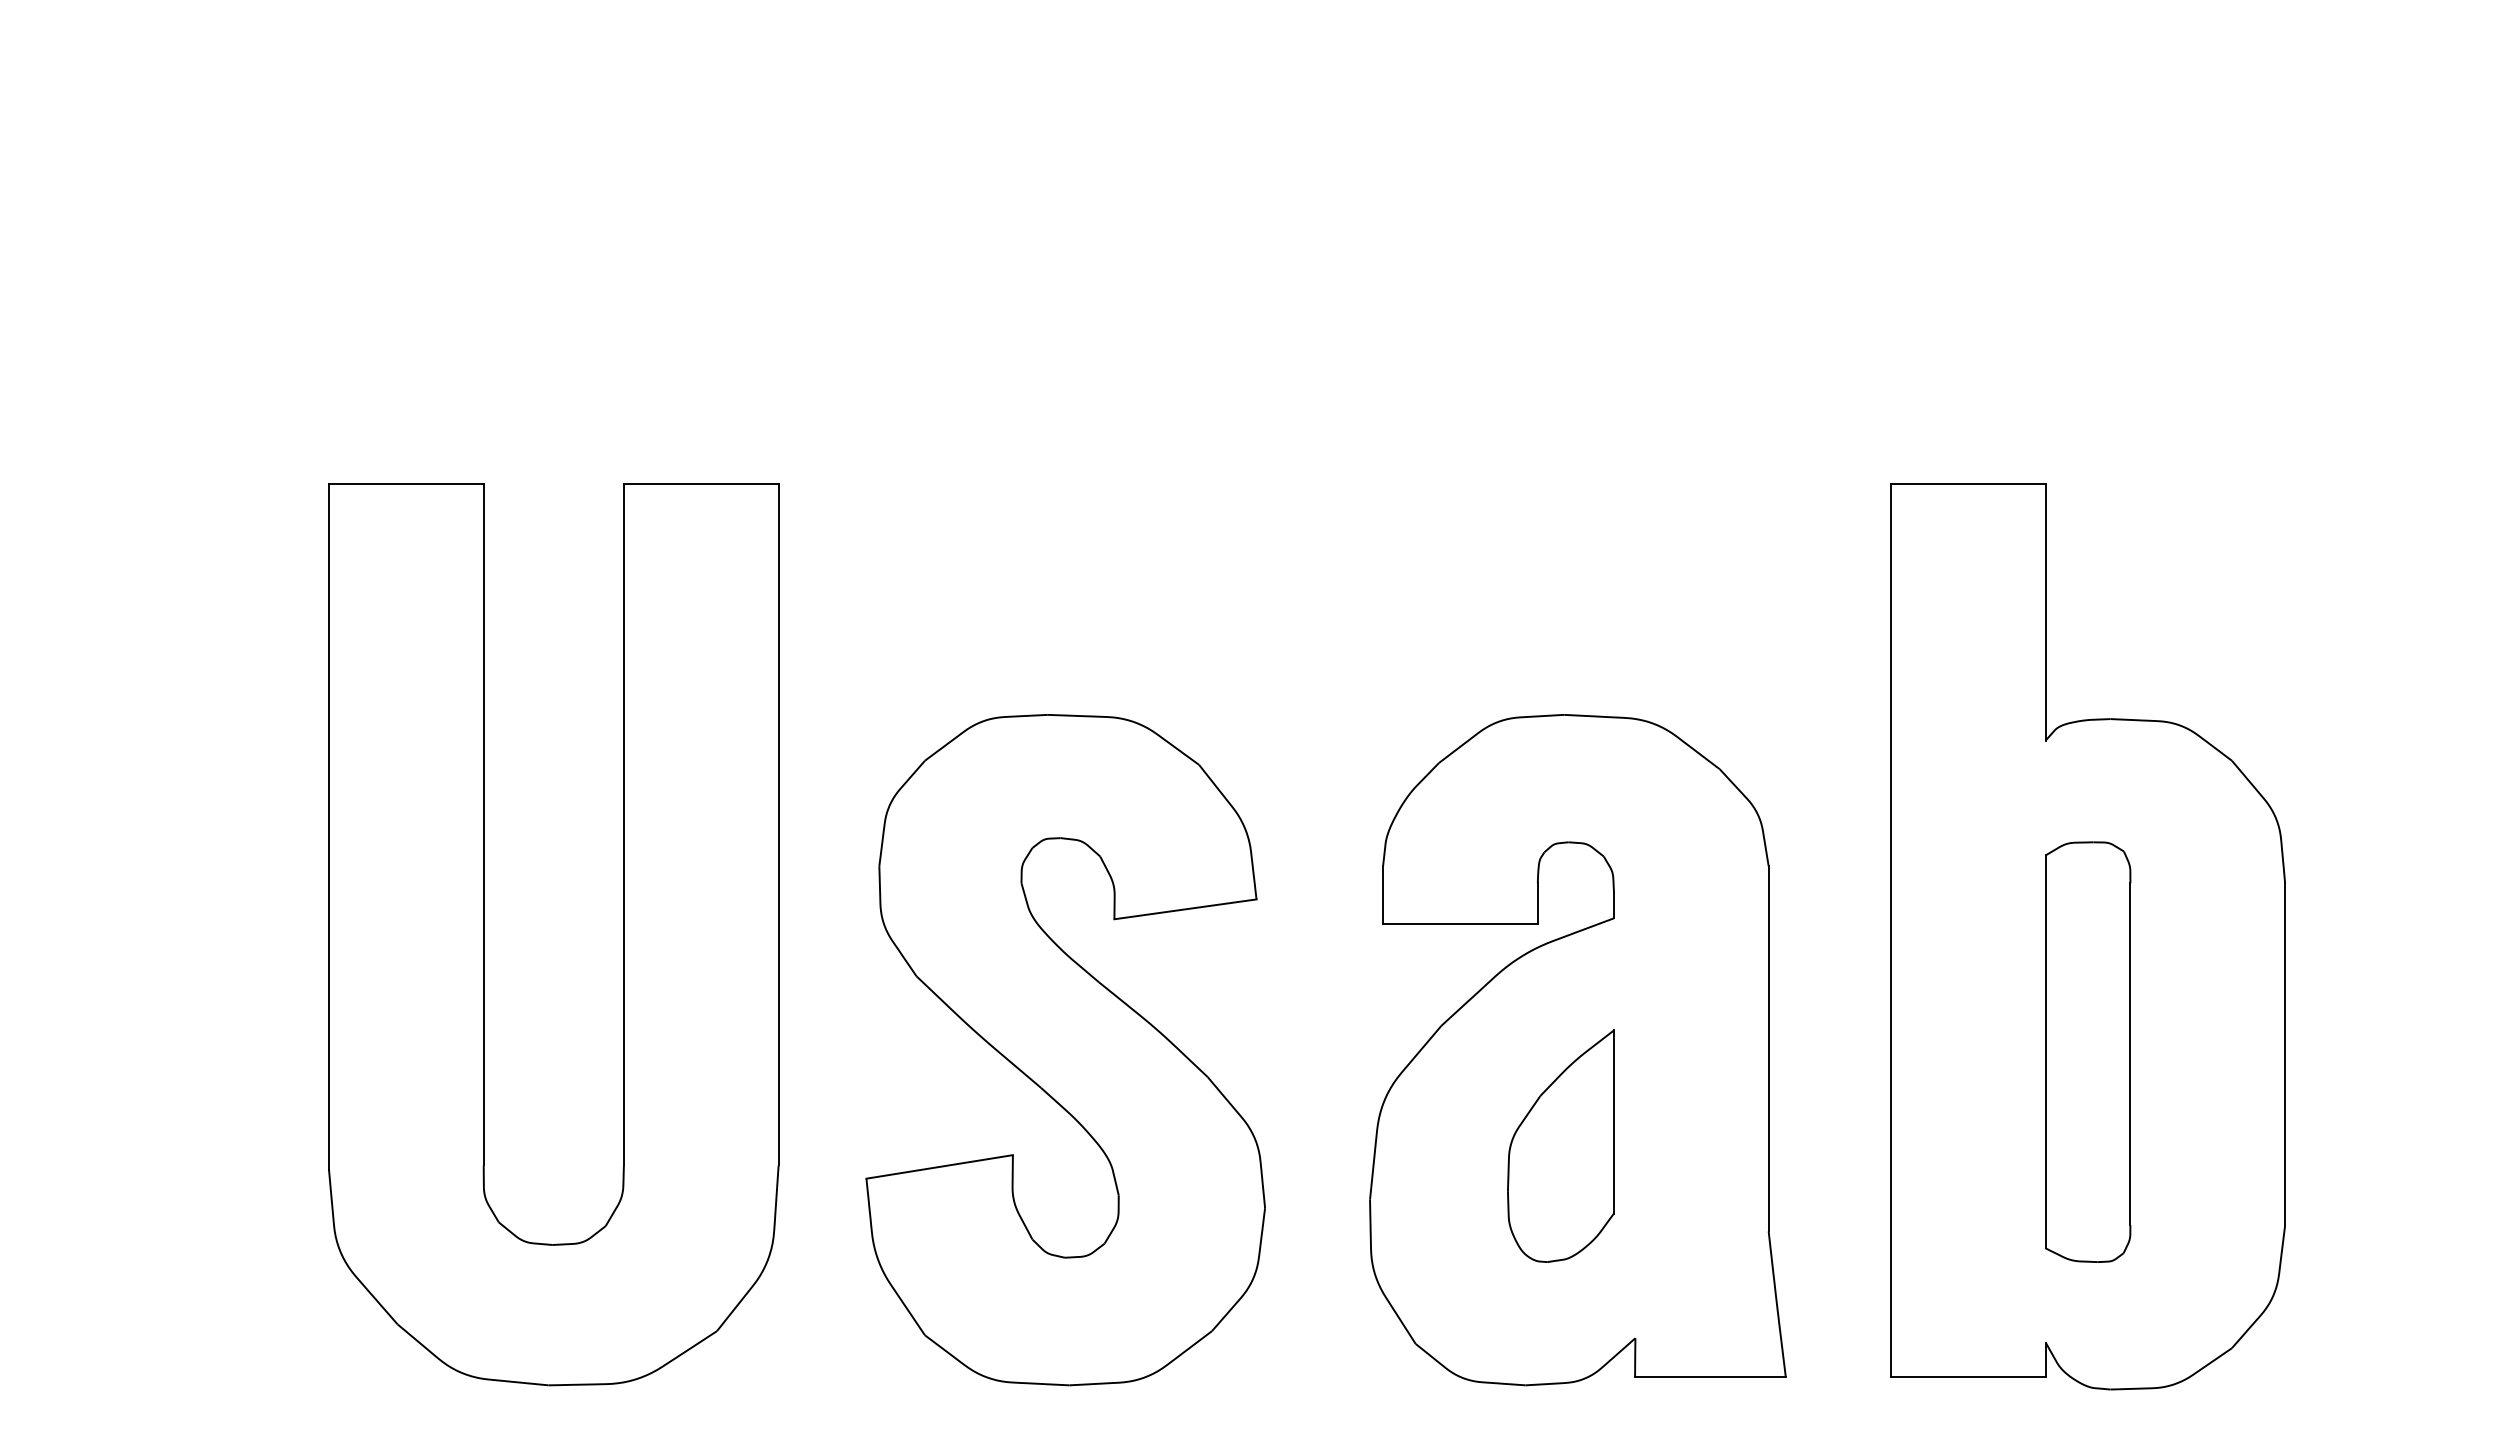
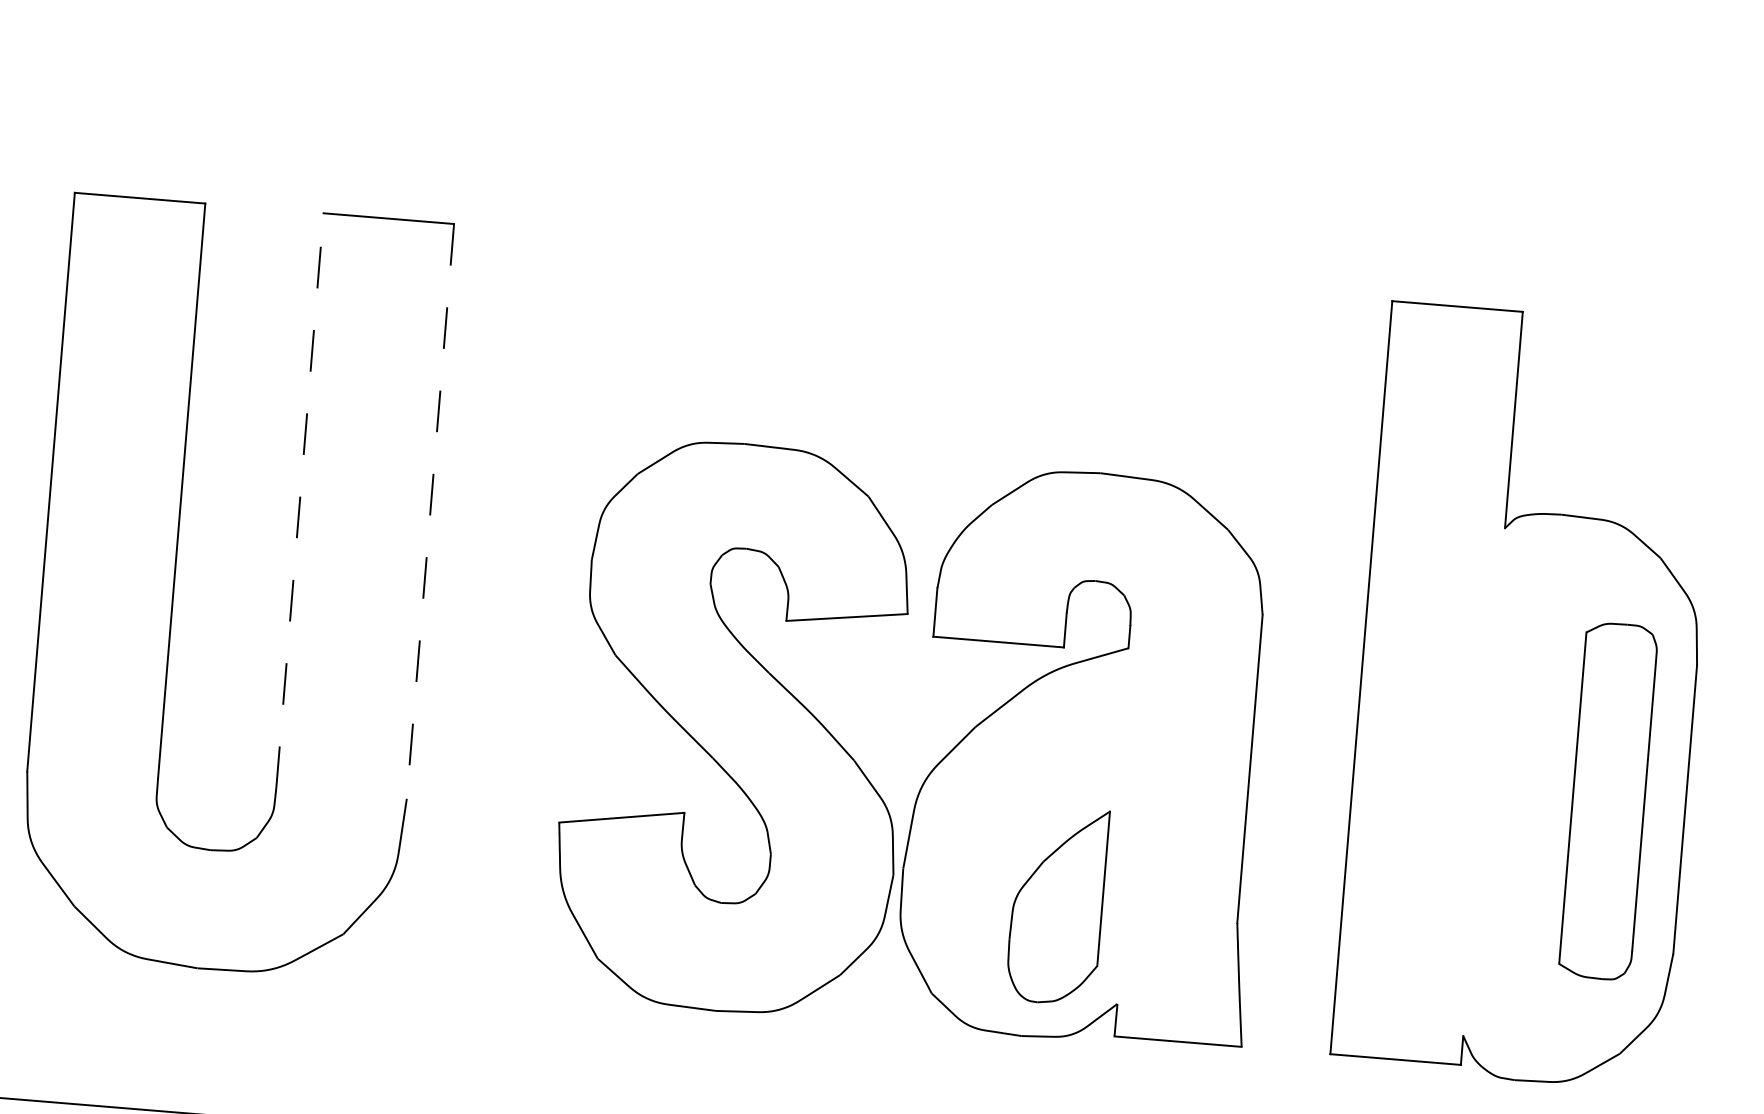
line: (623, 824) -> (299, 500), solid -> dashed
line: (778, 824) -> (430, 511), solid -> dashed
part: (1065, 1050) -> (736, 728), moved
part: (2088, 1051) -> (1608, 800), moved
part: (1560, 1145) -> (1056, 904), moved

